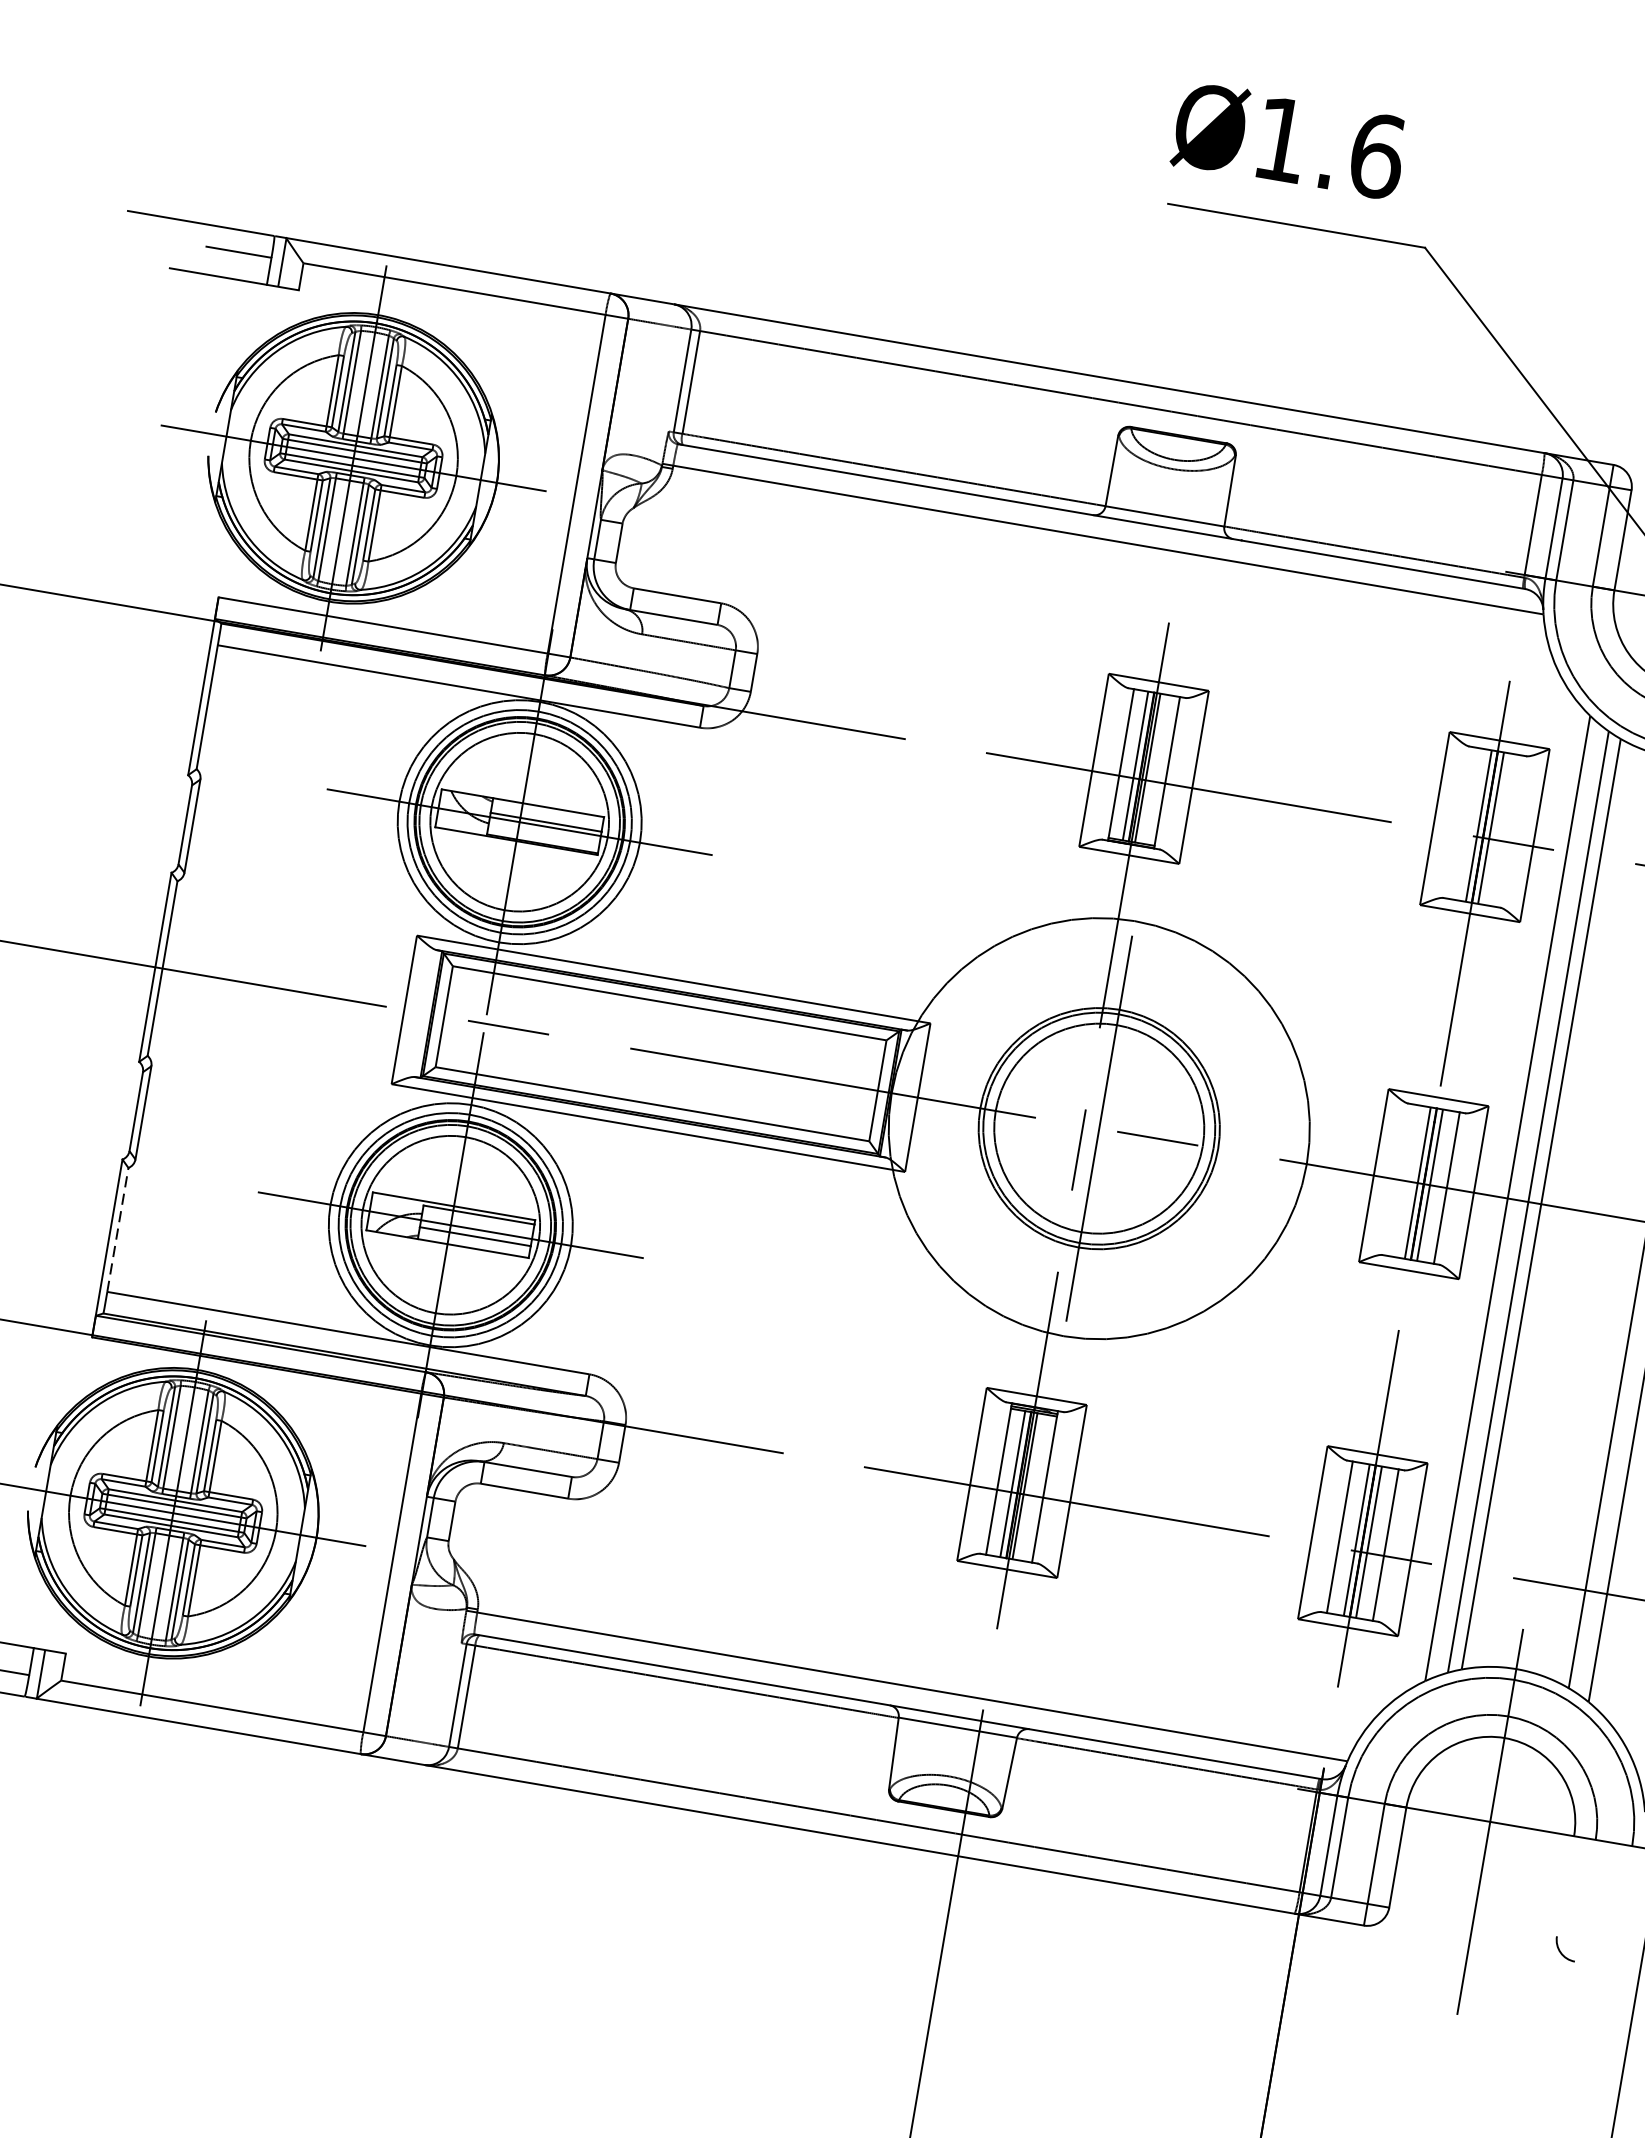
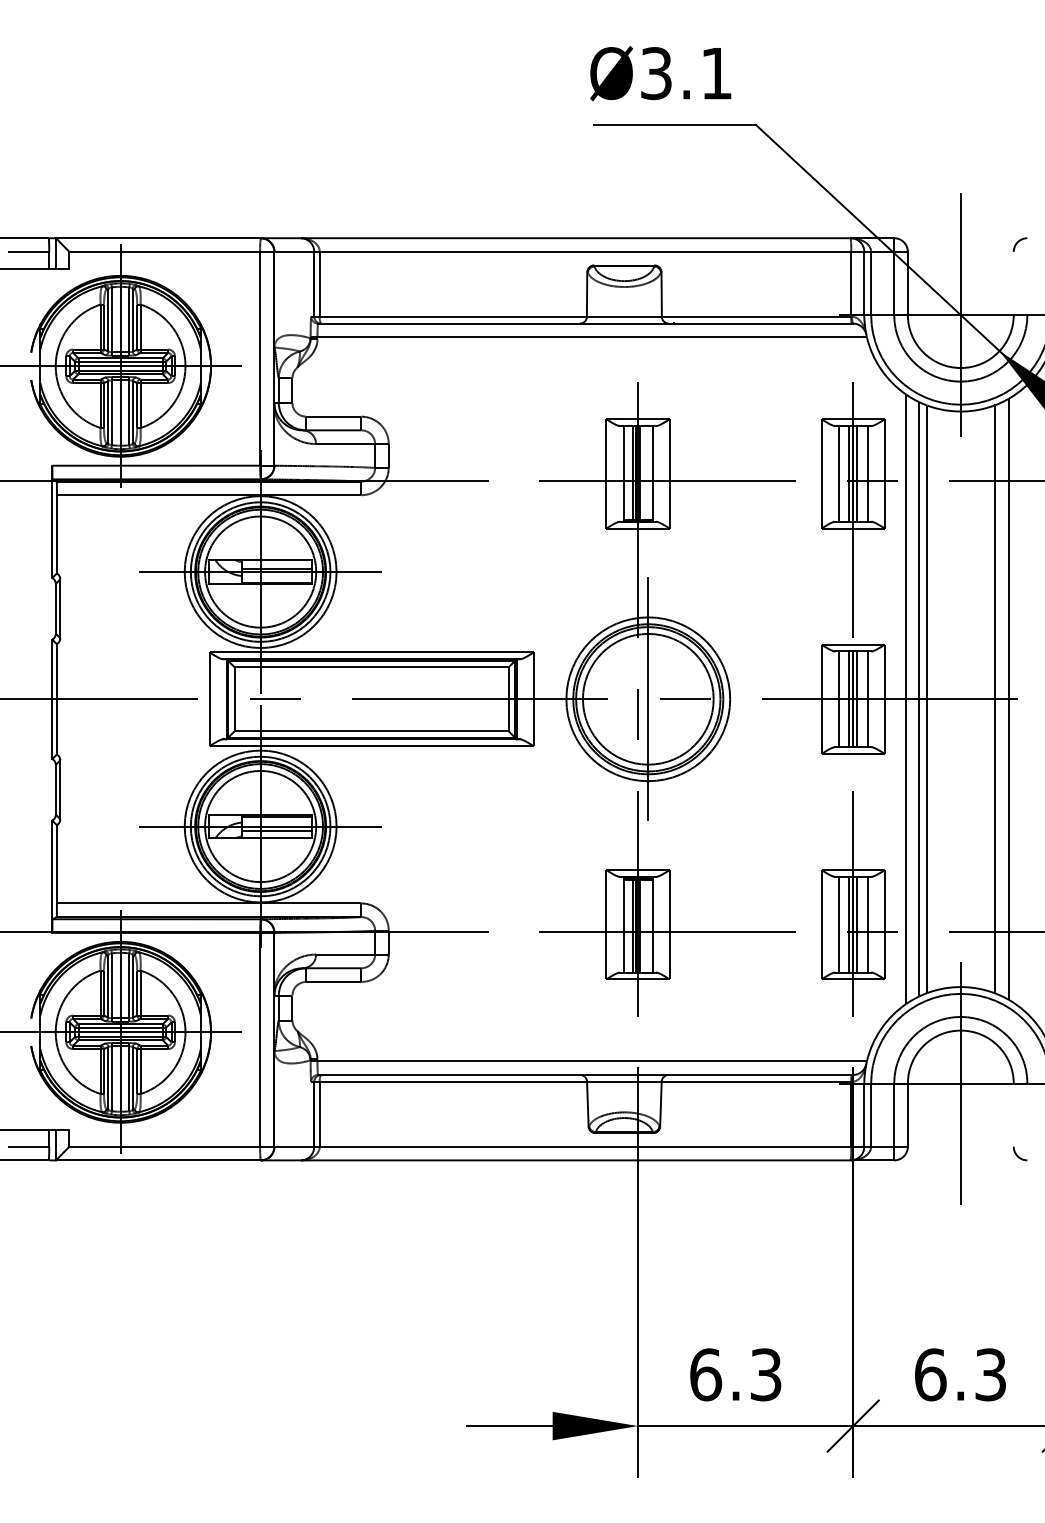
text: (1329, 147) -> (686, 73), Ø1.6 -> Ø3.1
line: (1461, 822) -> (838, 473), added
line: (1507, 830) -> (867, 473), added
circle: (1099, 1129) -> (648, 699), size x0.62
line: (1400, 1180) -> (838, 699), added
line: (117, 1228) -> (56, 863), dashed -> solid

